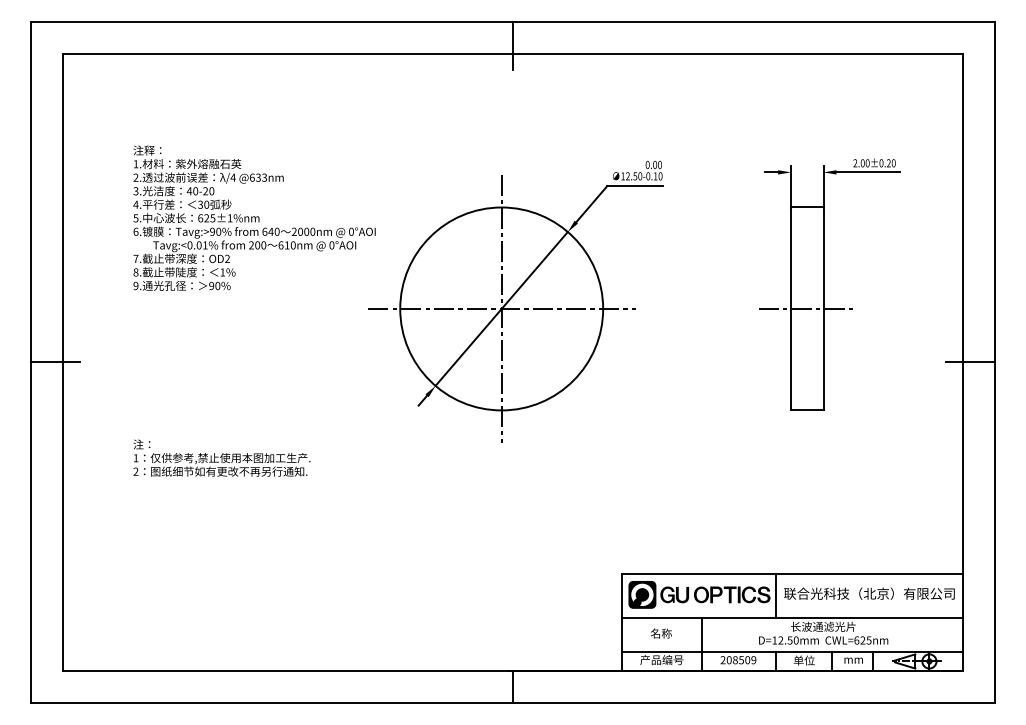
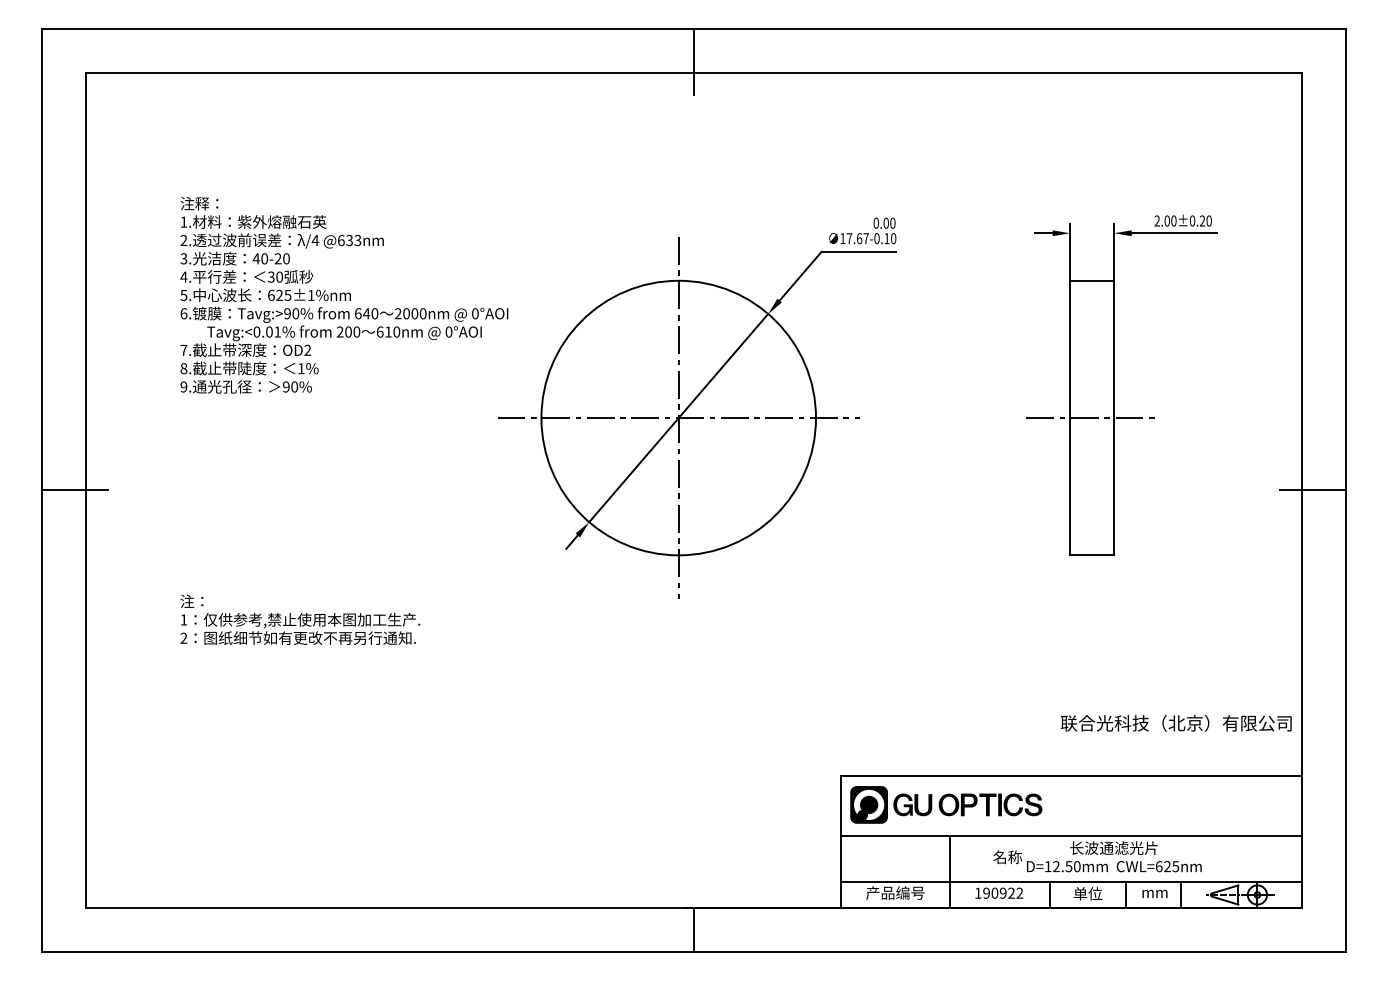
text: (633, 176) -> (857, 238), 12.50 -> 17.67
text: (868, 593) -> (1175, 723), moved
line: (776, 595) -> (1050, 805), removed
text: (661, 633) -> (1007, 857), moved
text: (738, 659) -> (998, 892), 208509 -> 190922

